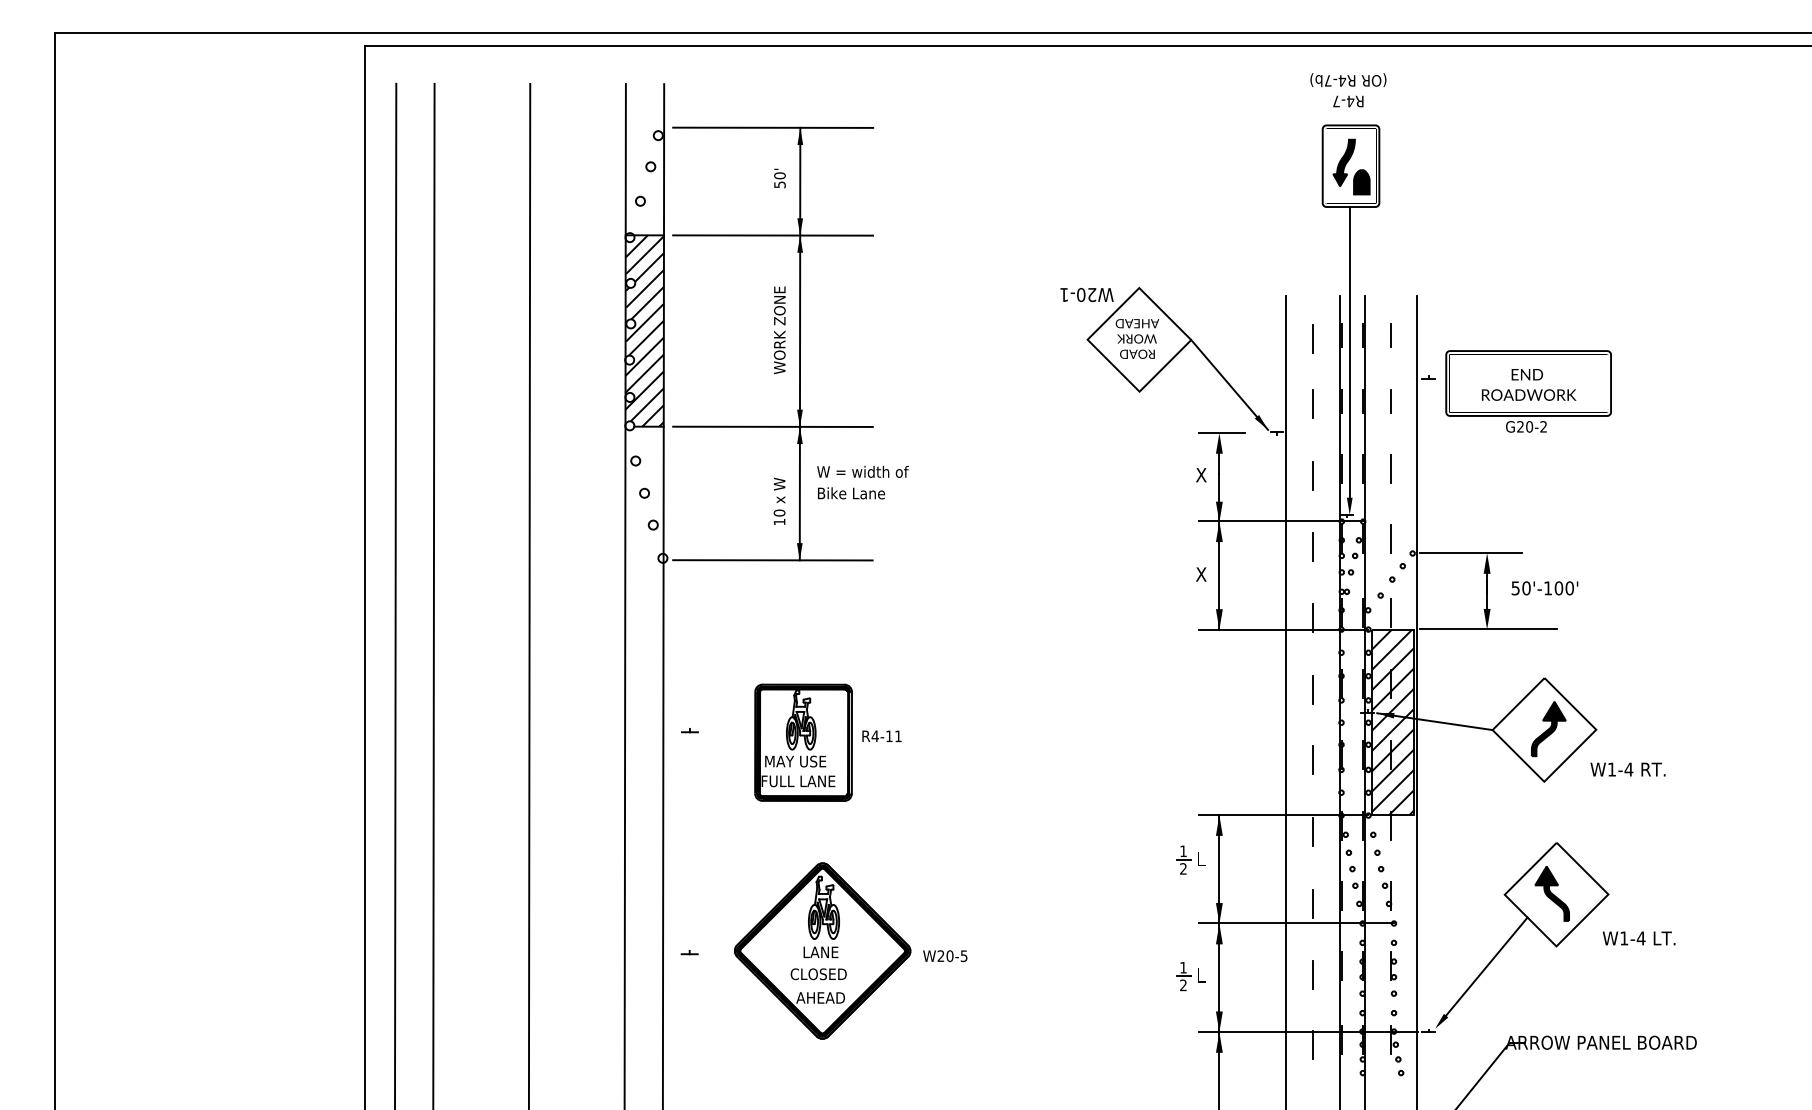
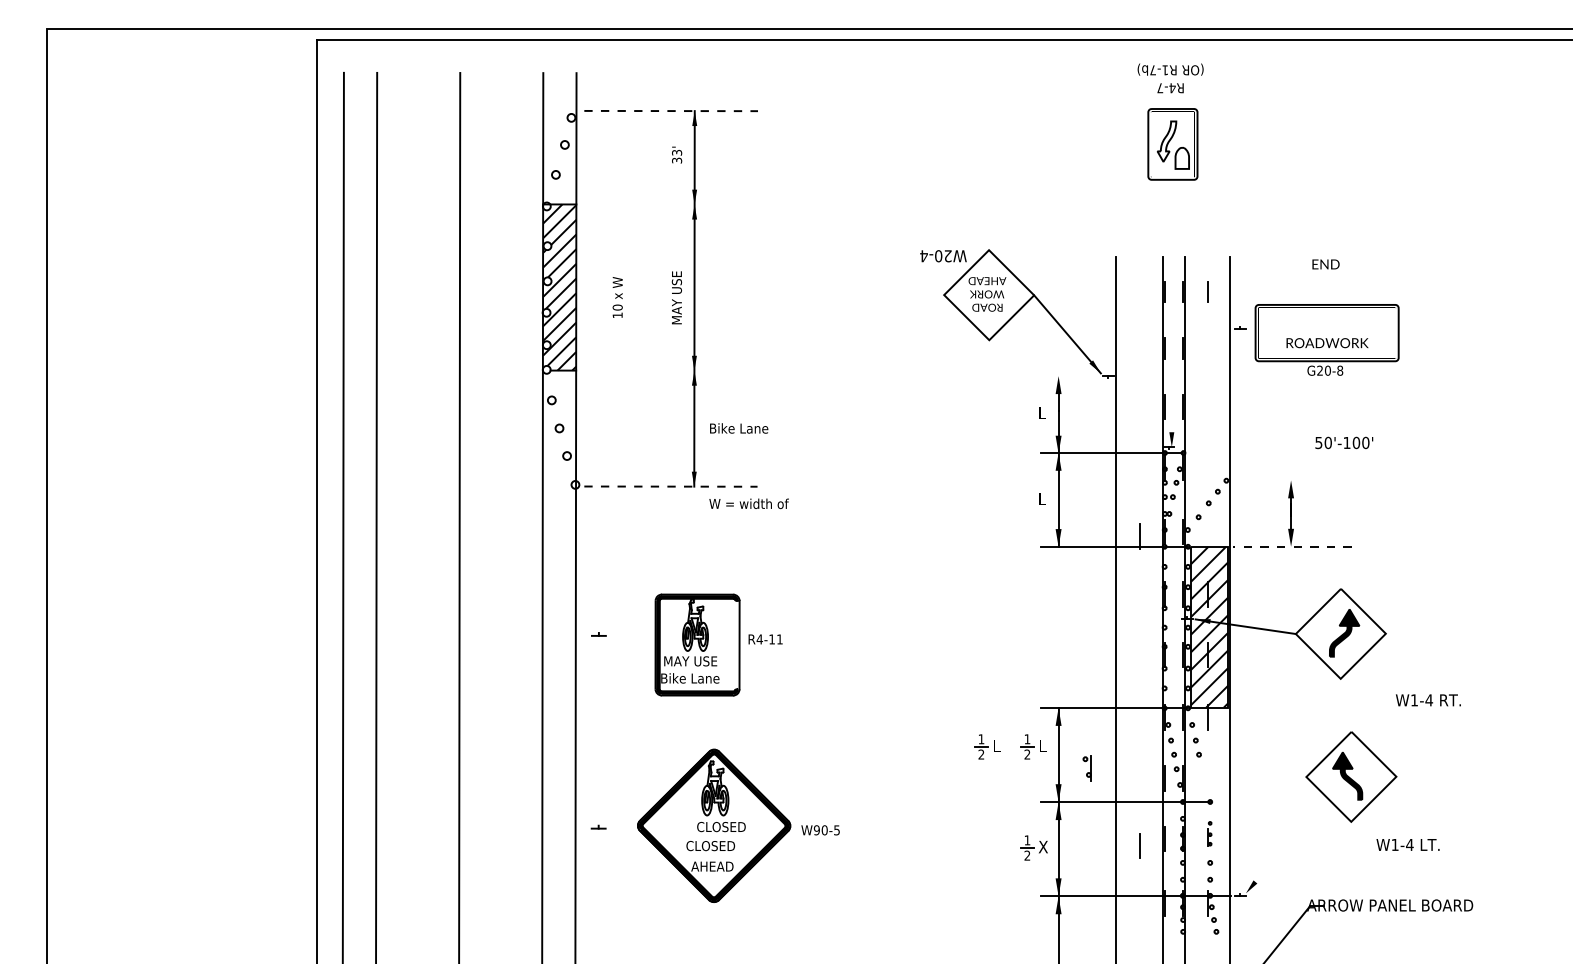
text: (1342, 81) -> (1165, 70), R4-7b) -> R1-7b)
line: (773, 128) -> (671, 111), solid -> dashed
fill: (1343, 162) -> (1166, 141), removed
text: (780, 180) -> (677, 156), 50' -> 33'
fill: (1362, 181) -> (1182, 157), removed
line: (772, 235) -> (670, 204), removed
text: (1063, 295) -> (923, 256), W20-1 -> W20-4
text: (779, 329) -> (676, 286), WORK ZONE -> MAY USE
line: (1312, 339) -> (1139, 294), removed
line: (1349, 352) -> (1171, 306), removed
text: (1526, 374) -> (1325, 264), moved
line: (1390, 401) -> (1207, 348), removed
line: (1312, 403) -> (1139, 350), removed
line: (772, 426) -> (670, 370), removed
text: (1544, 426) -> (1340, 370), G20-2 -> G20-8
line: (1221, 433) -> (1060, 376), removed
line: (1390, 469) -> (1207, 407), removed
text: (862, 471) -> (748, 503), moved
text: (1200, 474) -> (1042, 412), X -> L
line: (1312, 476) -> (1139, 413), removed
text: (779, 501) -> (617, 297), moved
line: (1390, 538) -> (1207, 467), removed
line: (1312, 547) -> (1139, 475), removed
line: (1470, 553) -> (1276, 480), removed
line: (772, 560) -> (670, 486), solid -> dashed
text: (1200, 574) -> (1042, 498), X -> L
text: (1545, 587) -> (1344, 442), moved
line: (1390, 613) -> (1207, 532), removed
line: (1488, 629) -> (1292, 546), solid -> dashed
line: (1312, 689) -> (1139, 598), removed
fill: (848, 742) -> (736, 644), removed
line: (1312, 759) -> (1139, 659), removed
text: (1628, 769) -> (1428, 700), moved
text: (798, 781) -> (693, 678), FULL LANE -> Bike Lane
line: (1312, 830) -> (1139, 721), removed
part: (1137, 859) -> (987, 746), added
part: (1386, 896) -> (1086, 768), moved
line: (1312, 903) -> (1139, 784), removed
text: (1638, 937) -> (1407, 844), moved
text: (831, 951) -> (721, 826), LANE -> CLOSED
text: (940, 956) -> (816, 830), W20-5 -> W90-5
part: (1393, 959) -> (1209, 833), size x0.7
line: (1486, 965) -> (1290, 838), removed
text: (1200, 974) -> (1042, 846), L -> X
line: (1312, 1045) -> (1139, 907), removed

